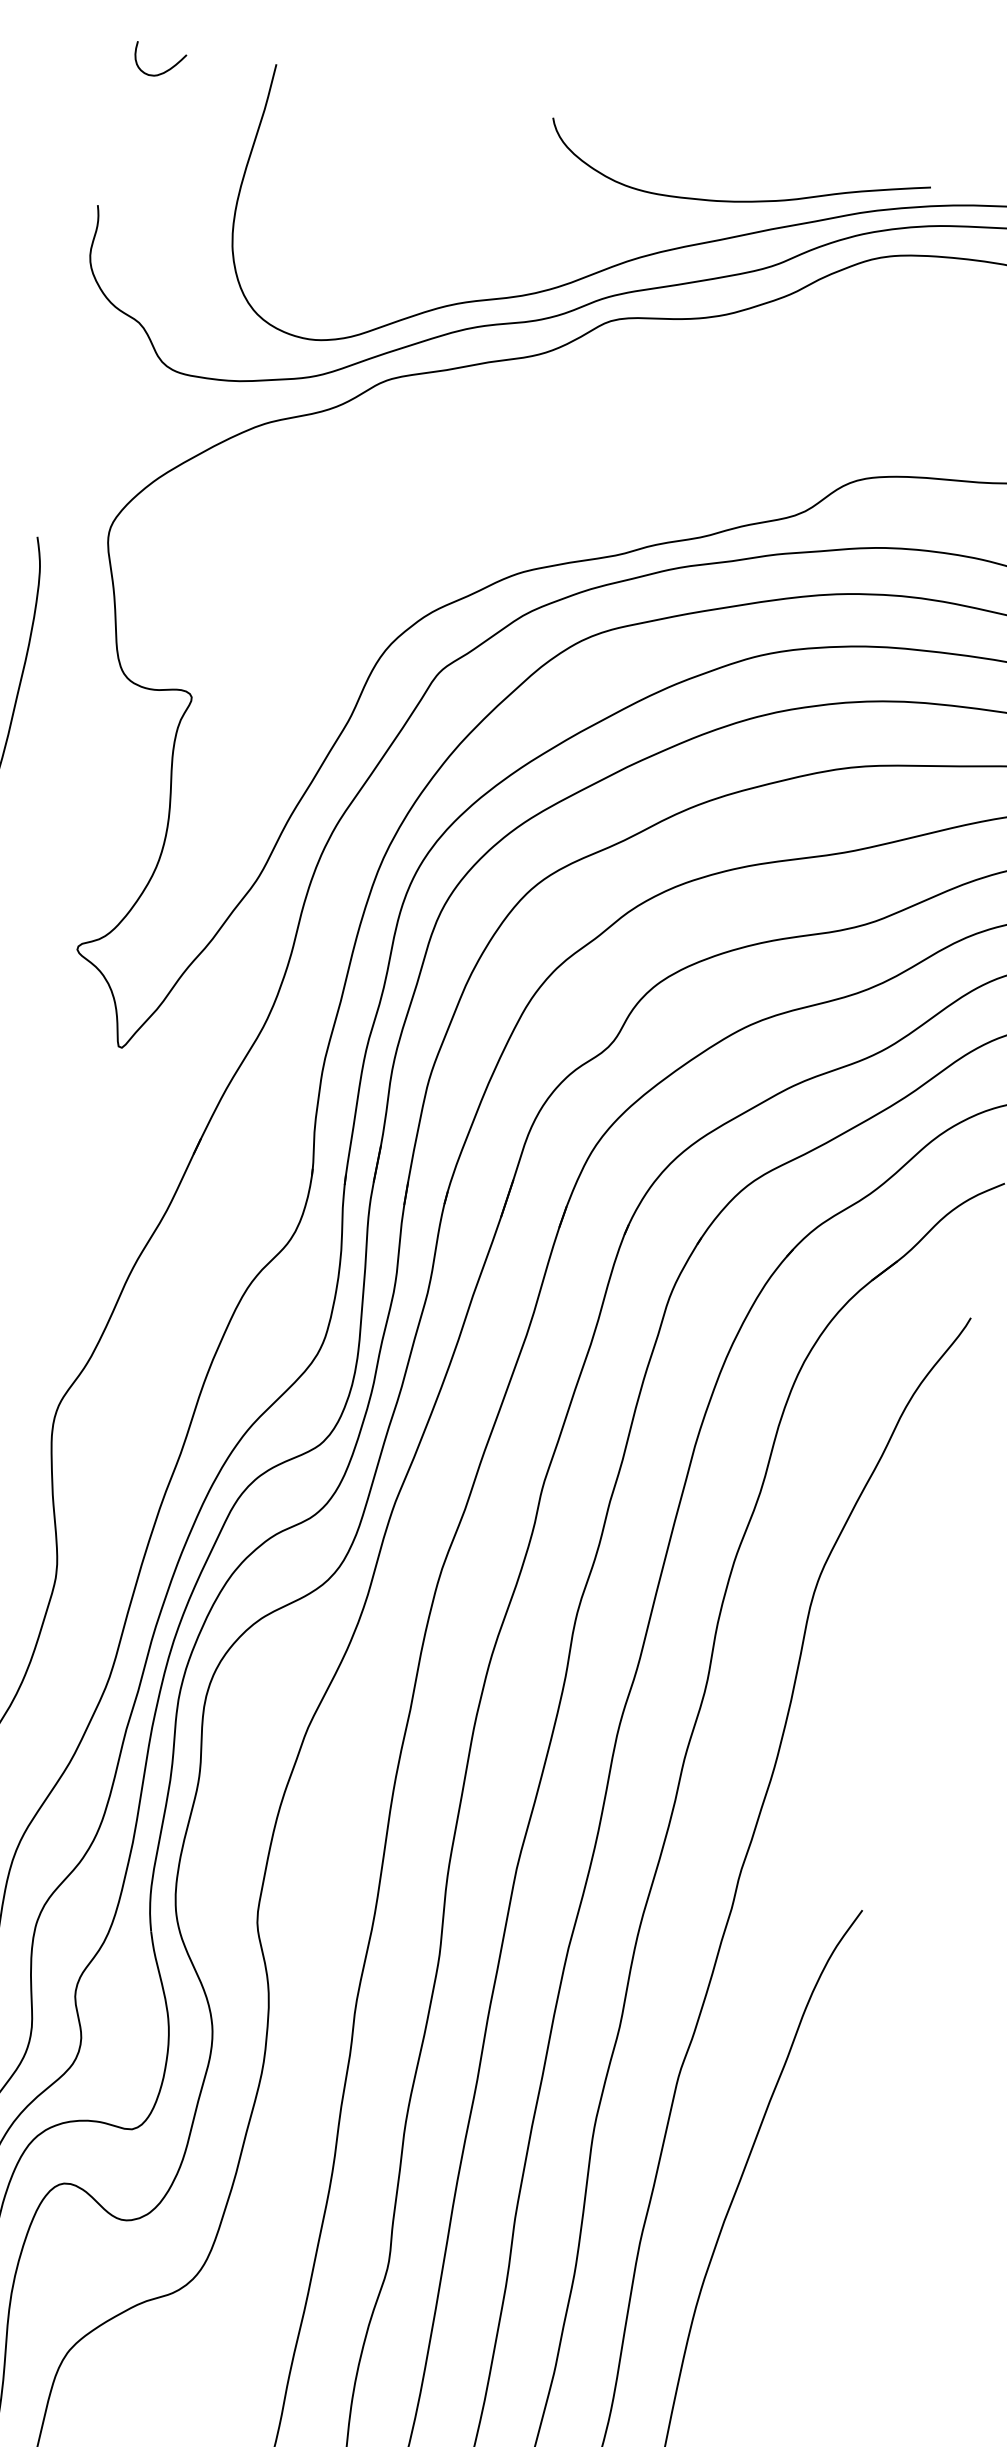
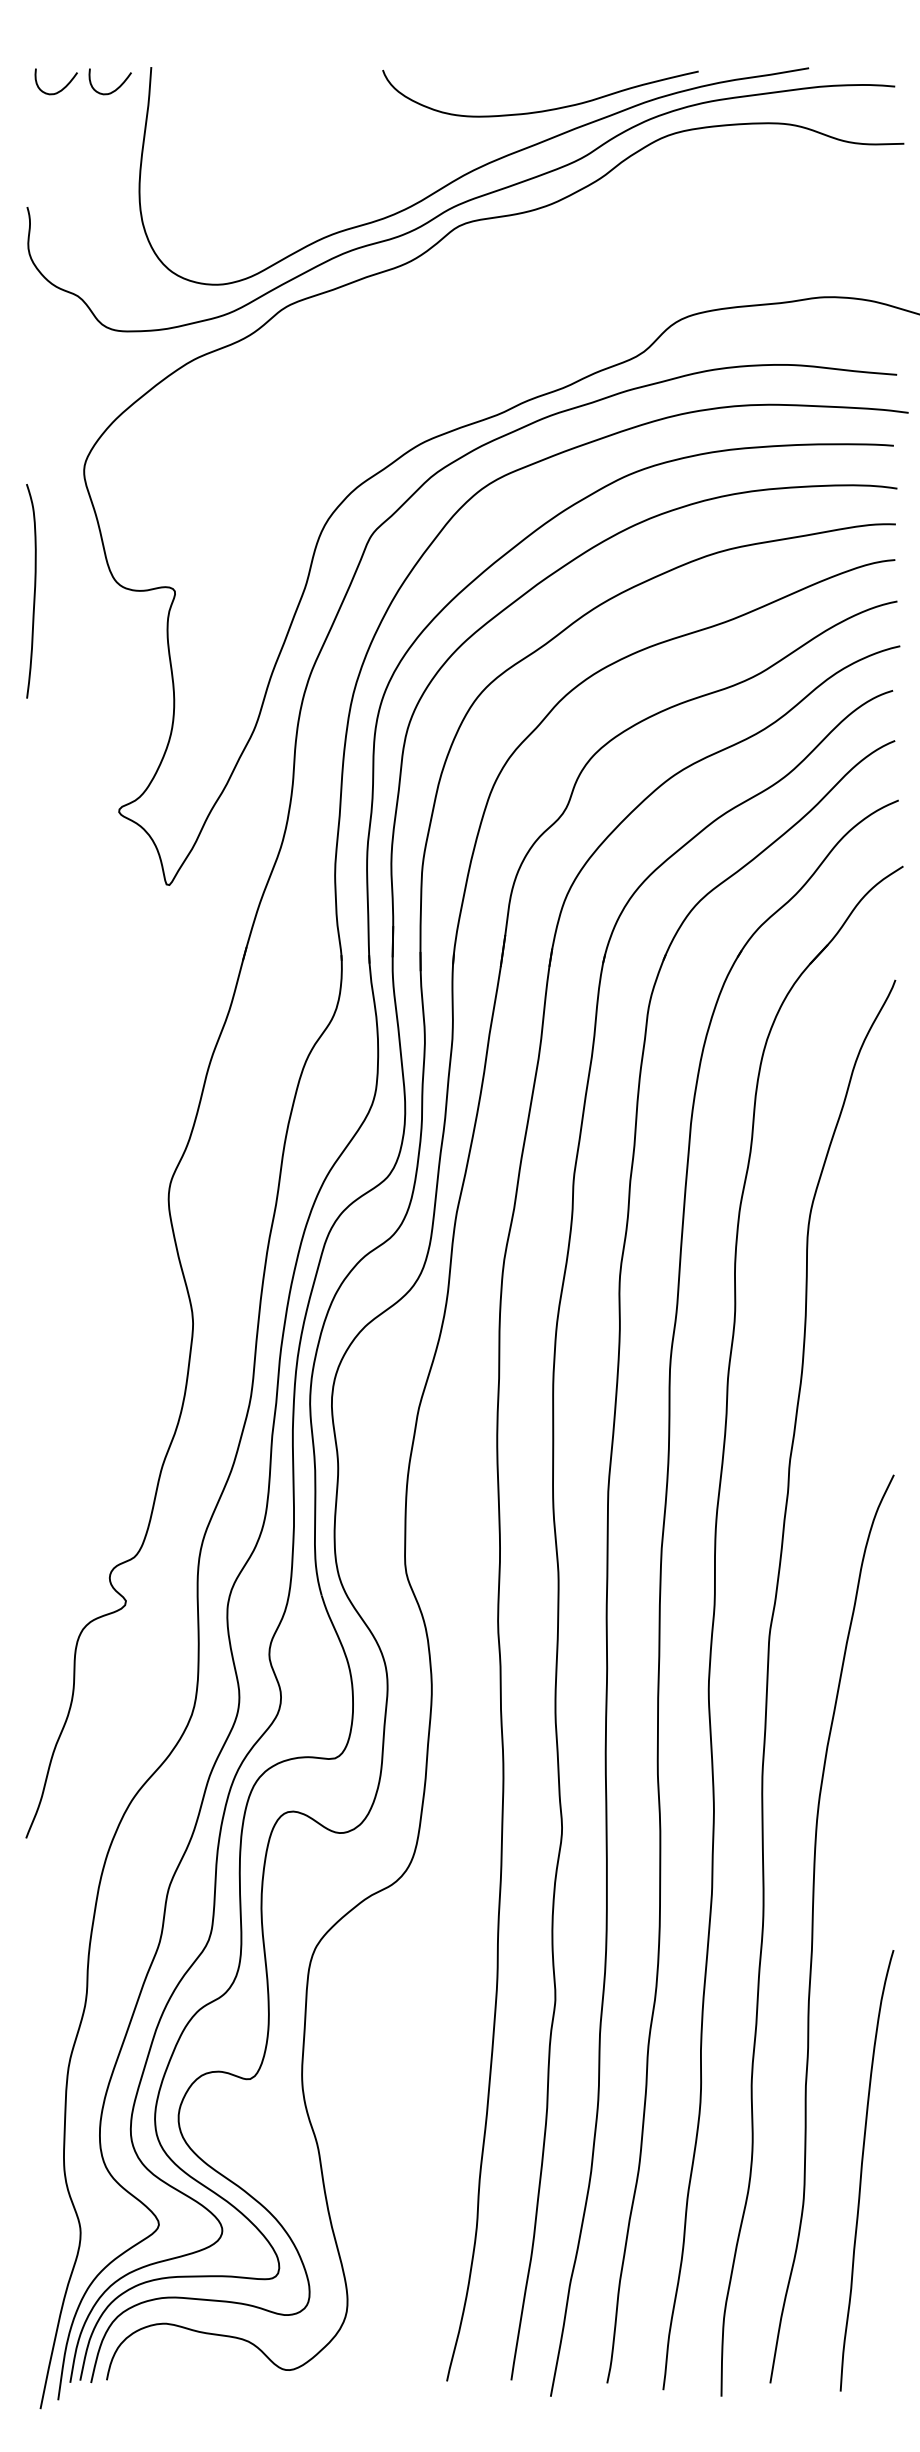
curve: (226, 84) -> (113, 90), added

